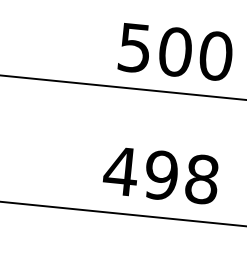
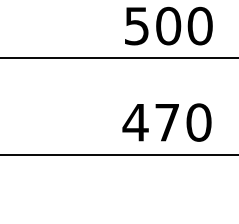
text: (181, 177) -> (182, 122), 498 -> 470

